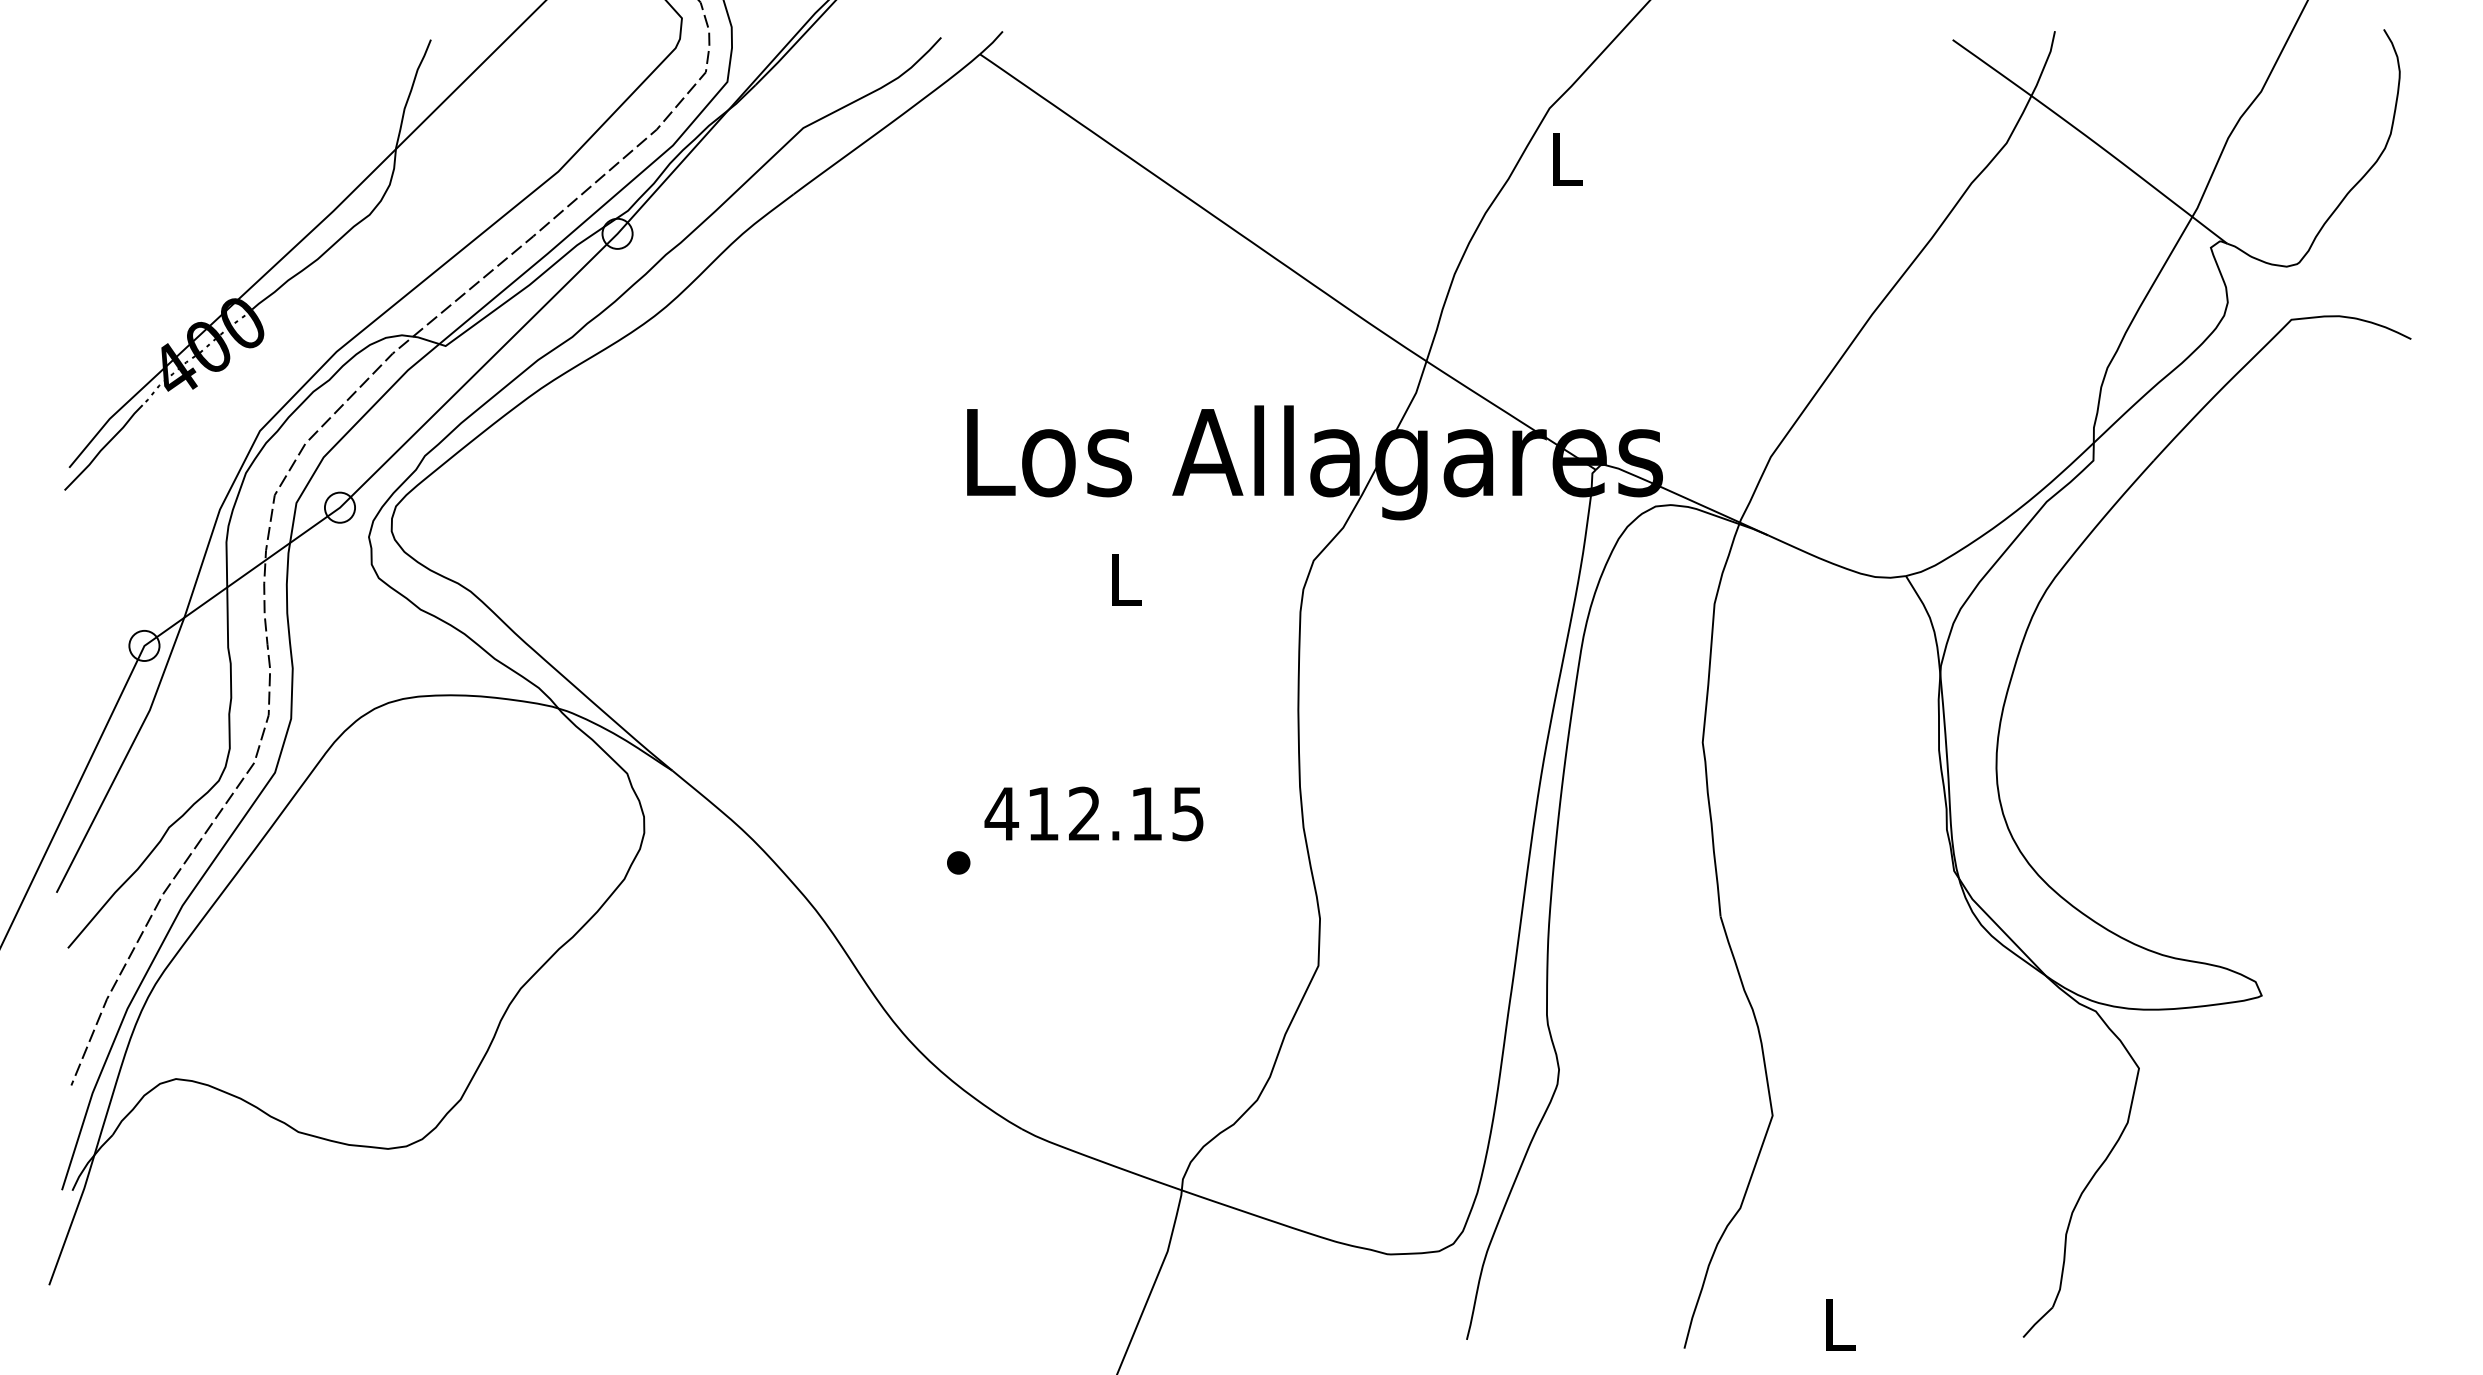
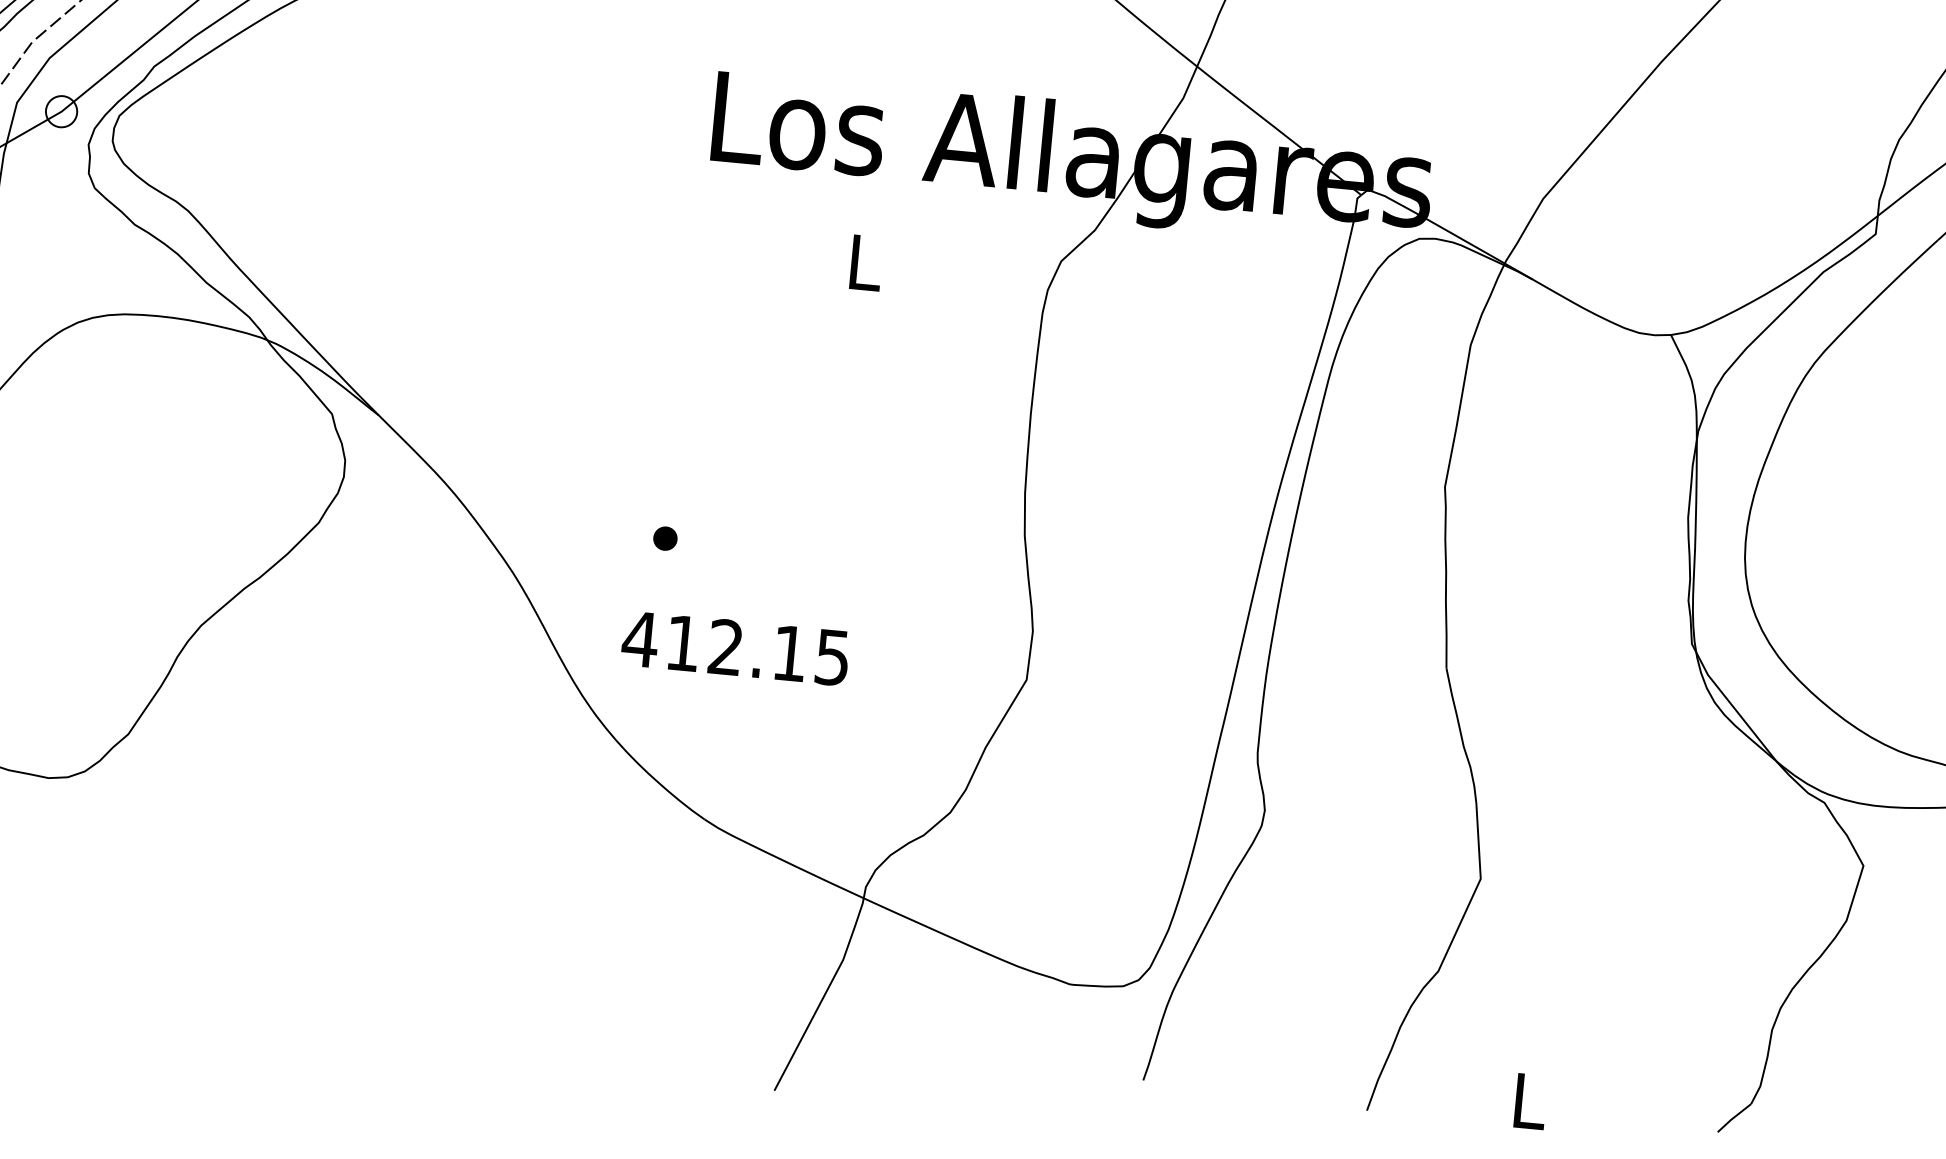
text: (1093, 813) -> (735, 647), moved

